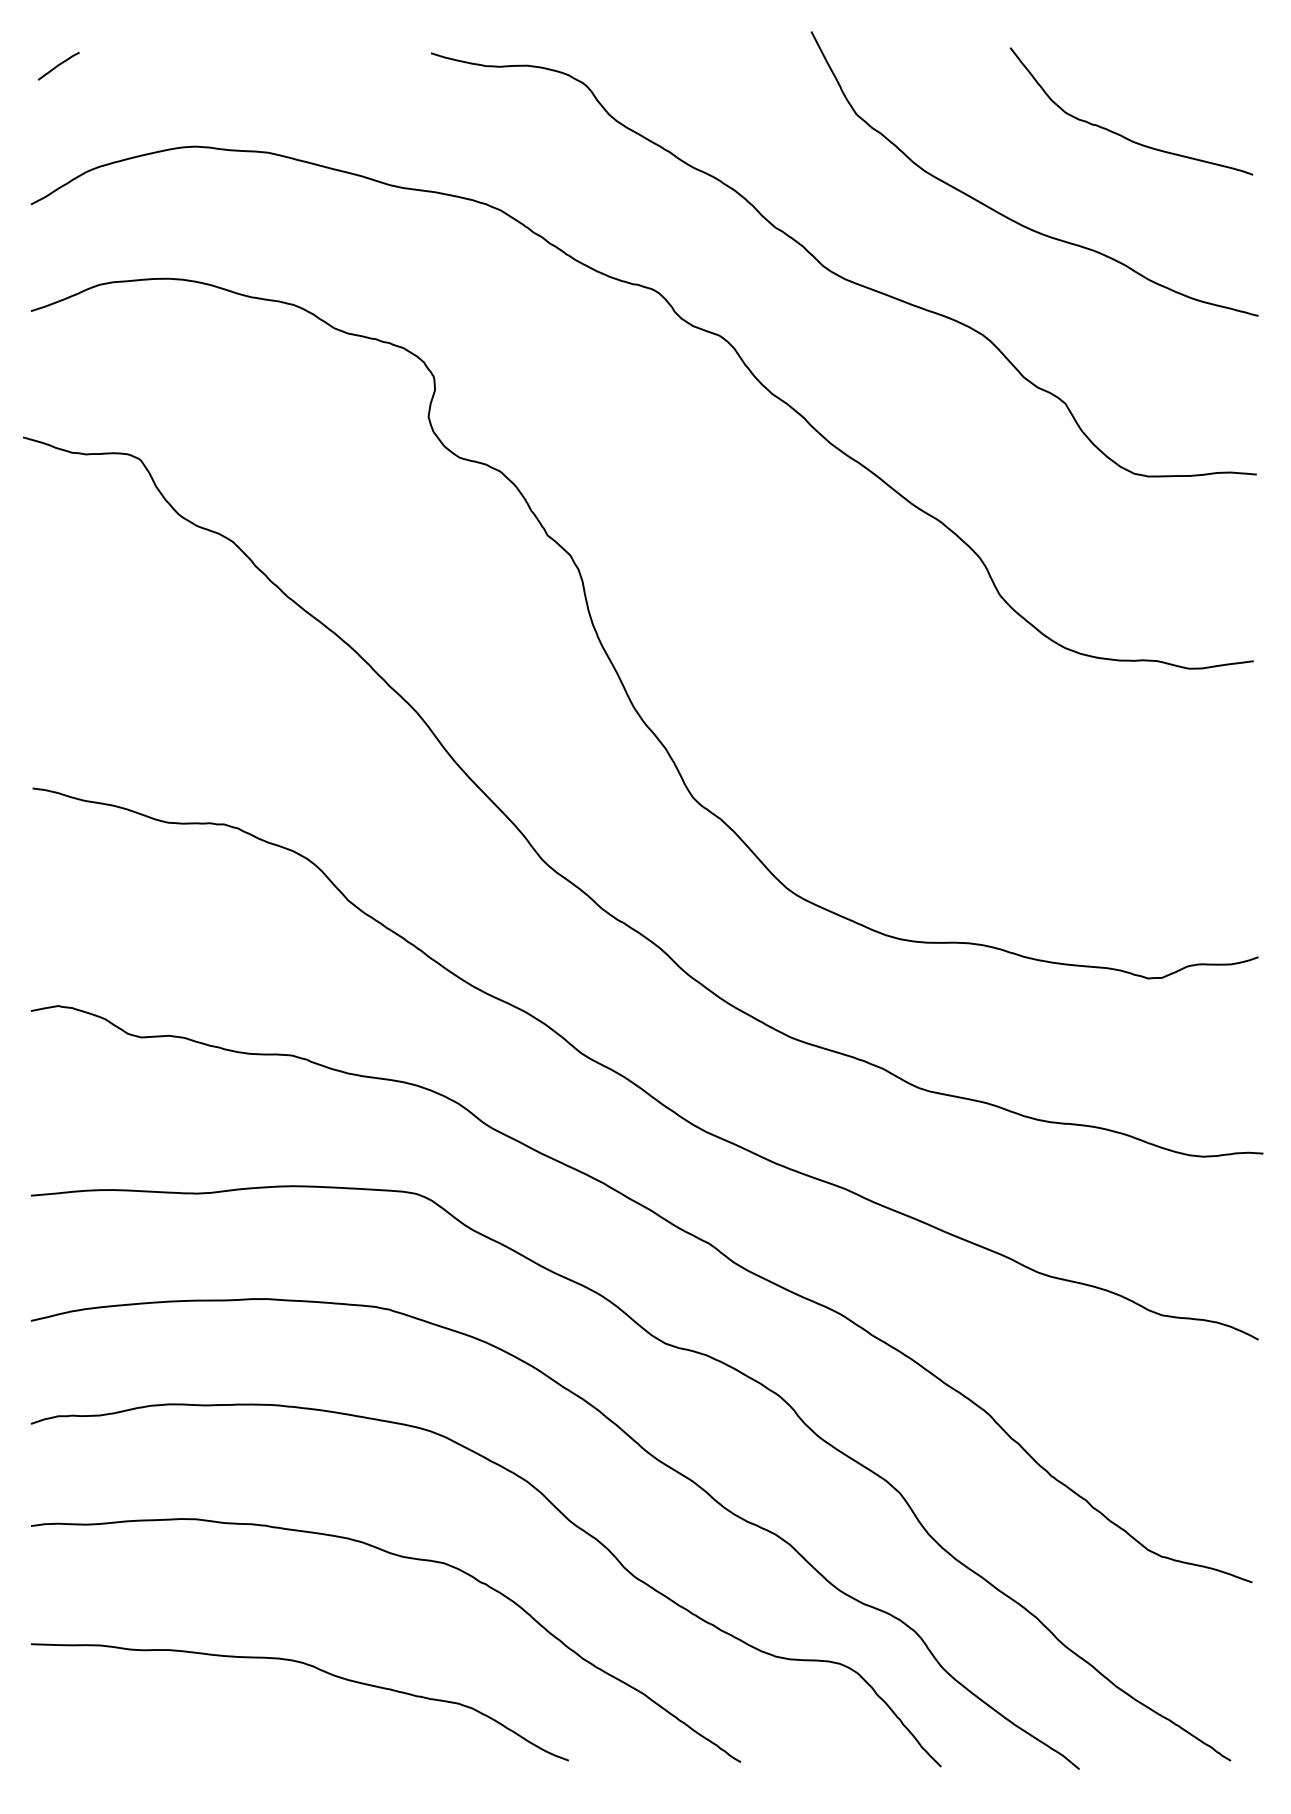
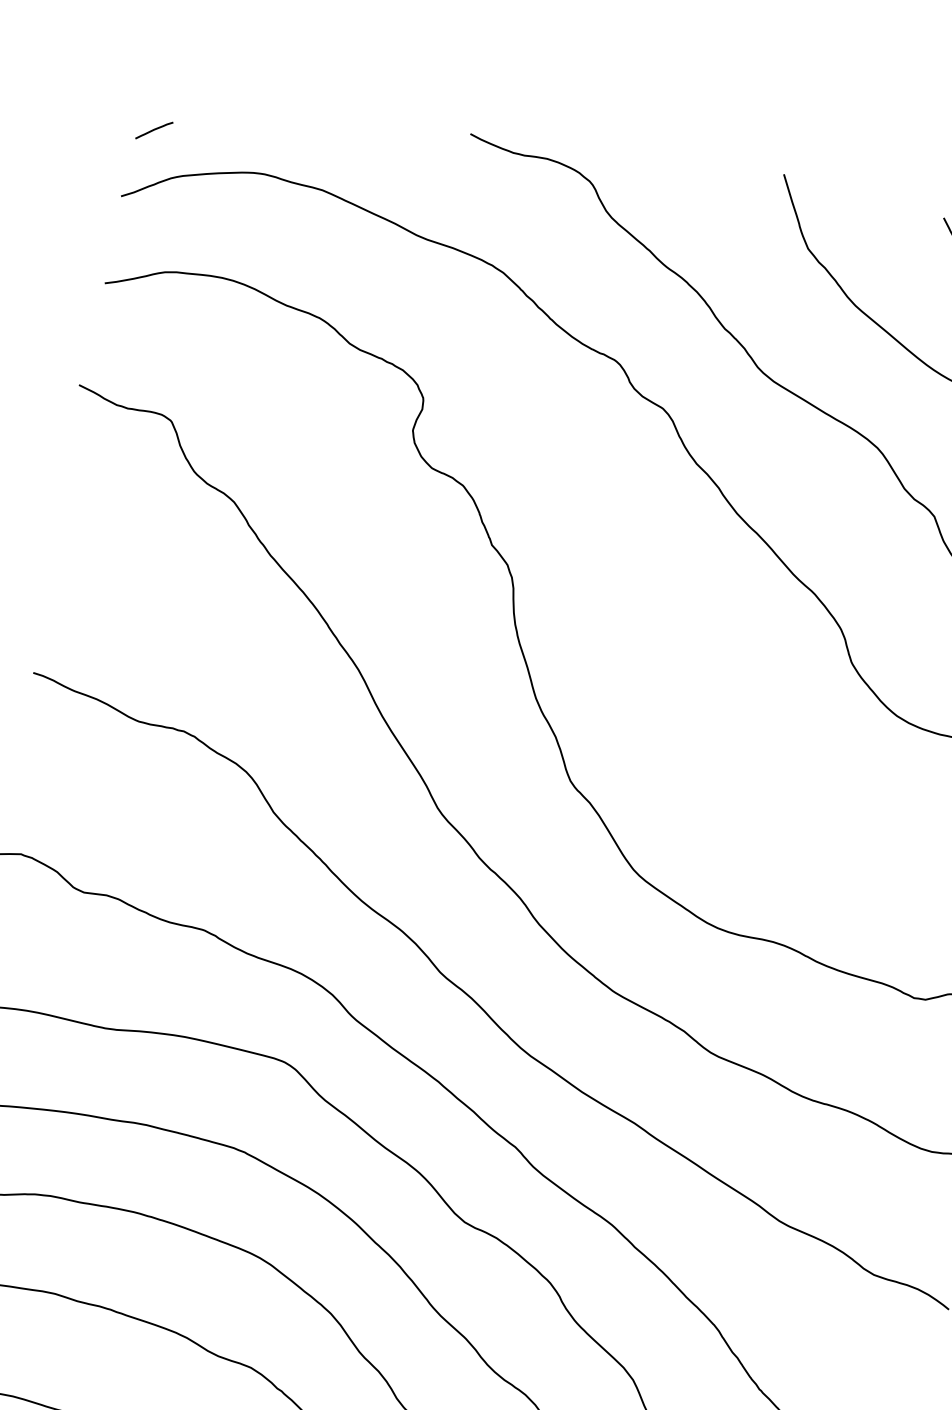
curve: (58, 66) -> (154, 130), moved

